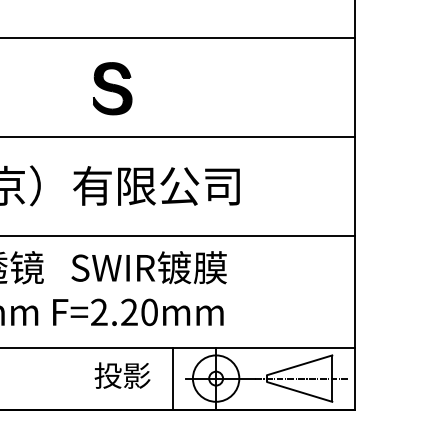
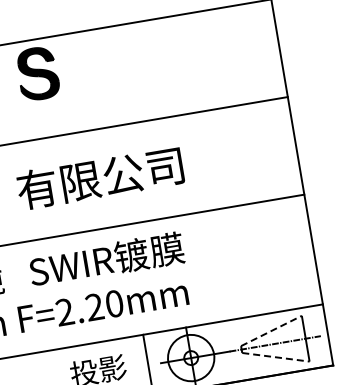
part: (112, 88) -> (37, 73), moved
line: (299, 365) -> (271, 331), solid -> dashed
line: (299, 391) -> (275, 356), solid -> dashed

